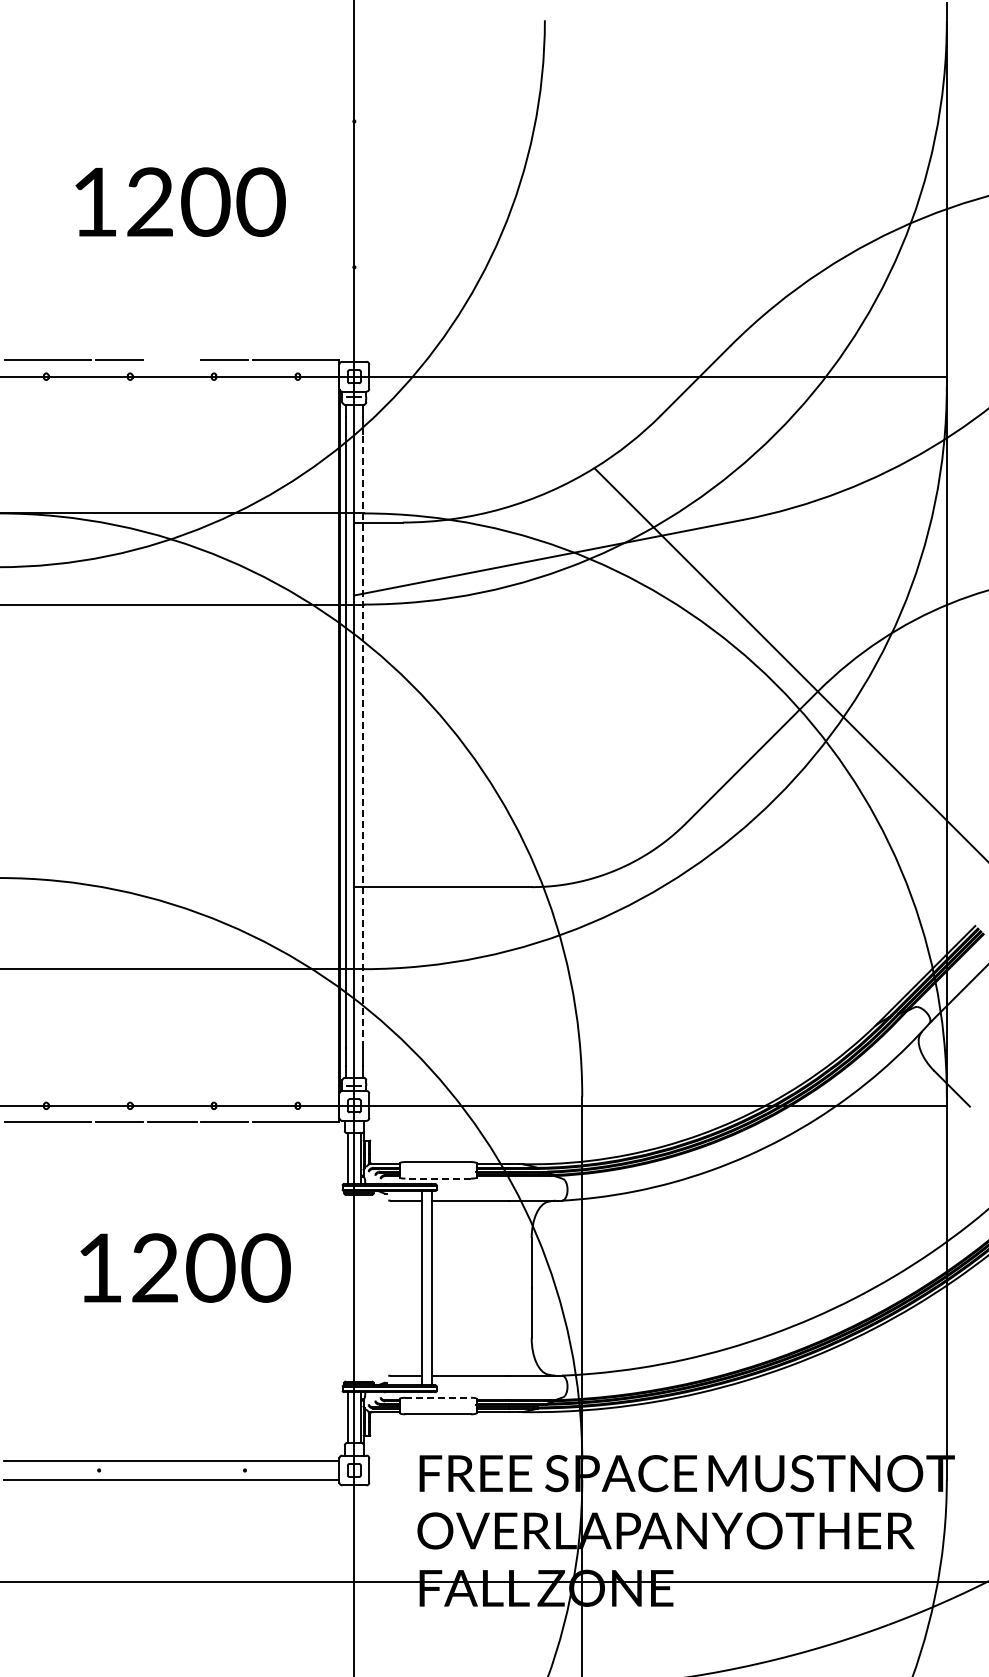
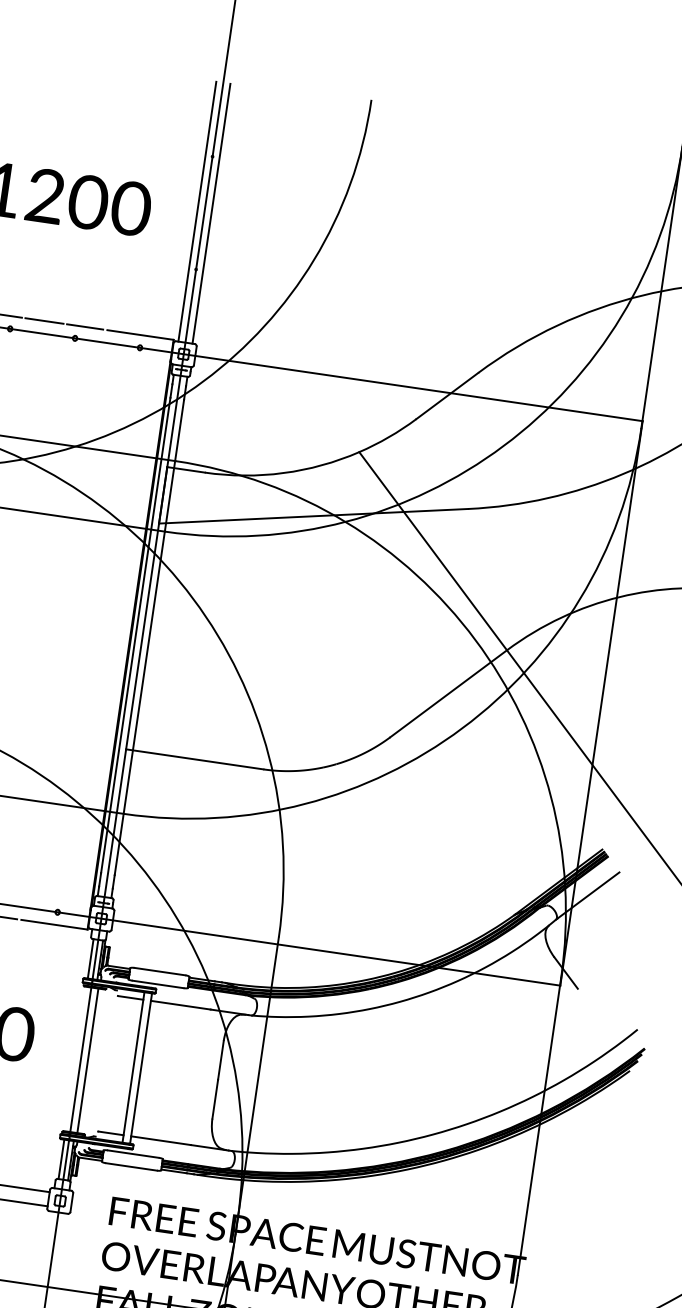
line: (345, 193) -> (197, 211), added
line: (363, 193) -> (211, 213), added
line: (171, 360) -> (44, 321), added
line: (363, 740) -> (149, 636), dashed -> solid
line: (438, 1178) -> (158, 984), dashed -> solid
line: (363, 1287) -> (87, 1060), added
line: (438, 1397) -> (133, 1153), dashed -> solid

